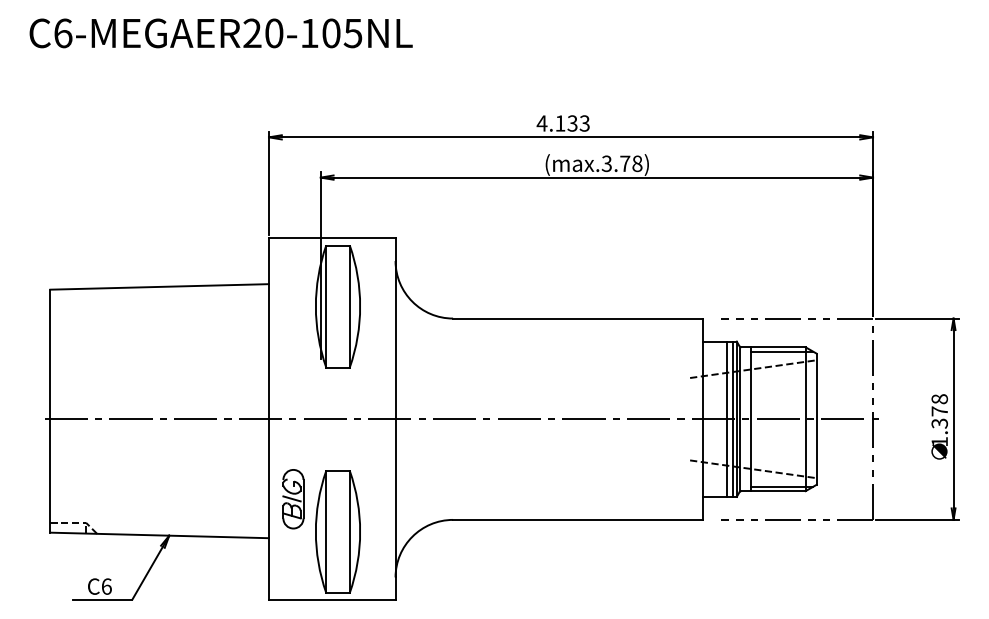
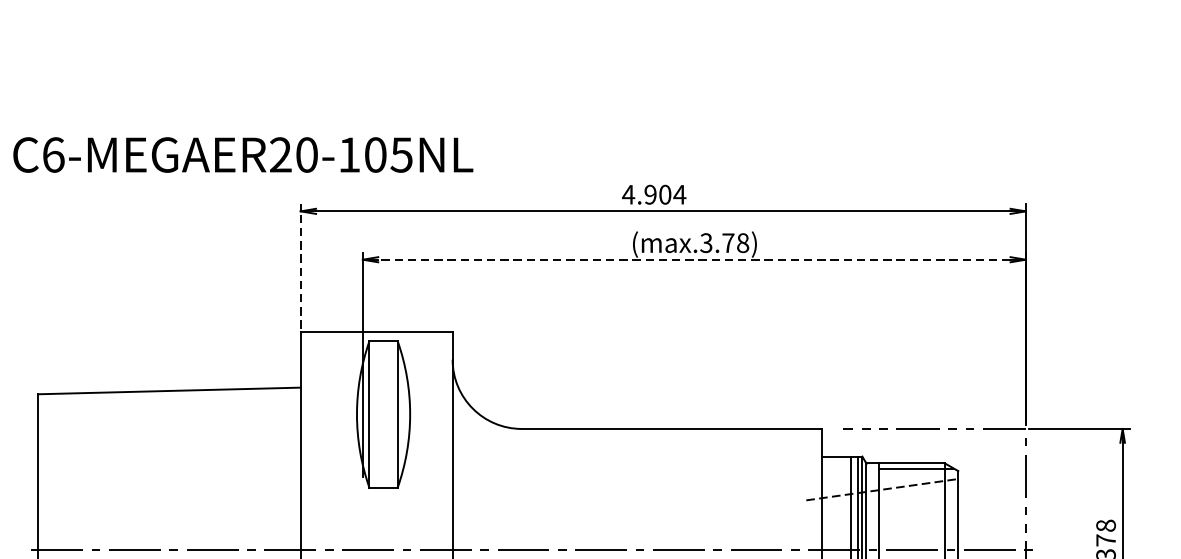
text: (220, 33) -> (242, 155), moved
text: (572, 123) -> (665, 194), 4.133 -> 4.904
line: (596, 177) -> (693, 259), solid -> dashed
line: (269, 183) -> (301, 266), solid -> dashed

